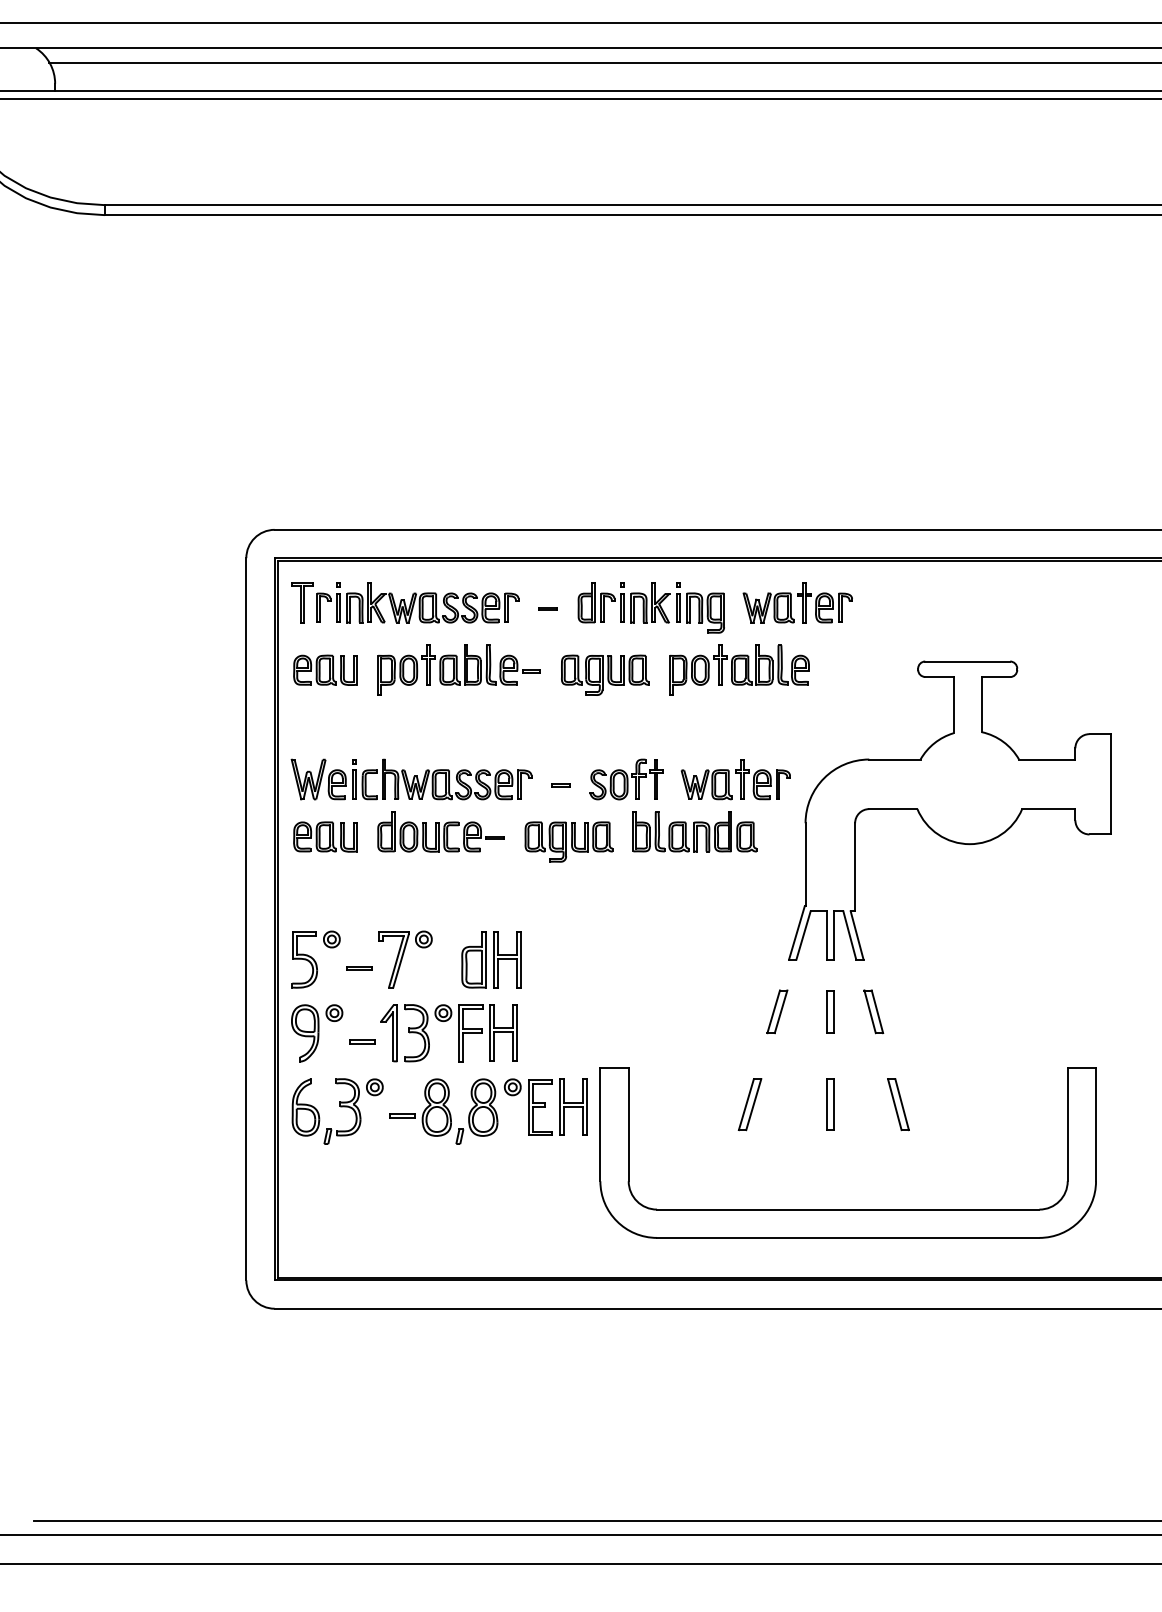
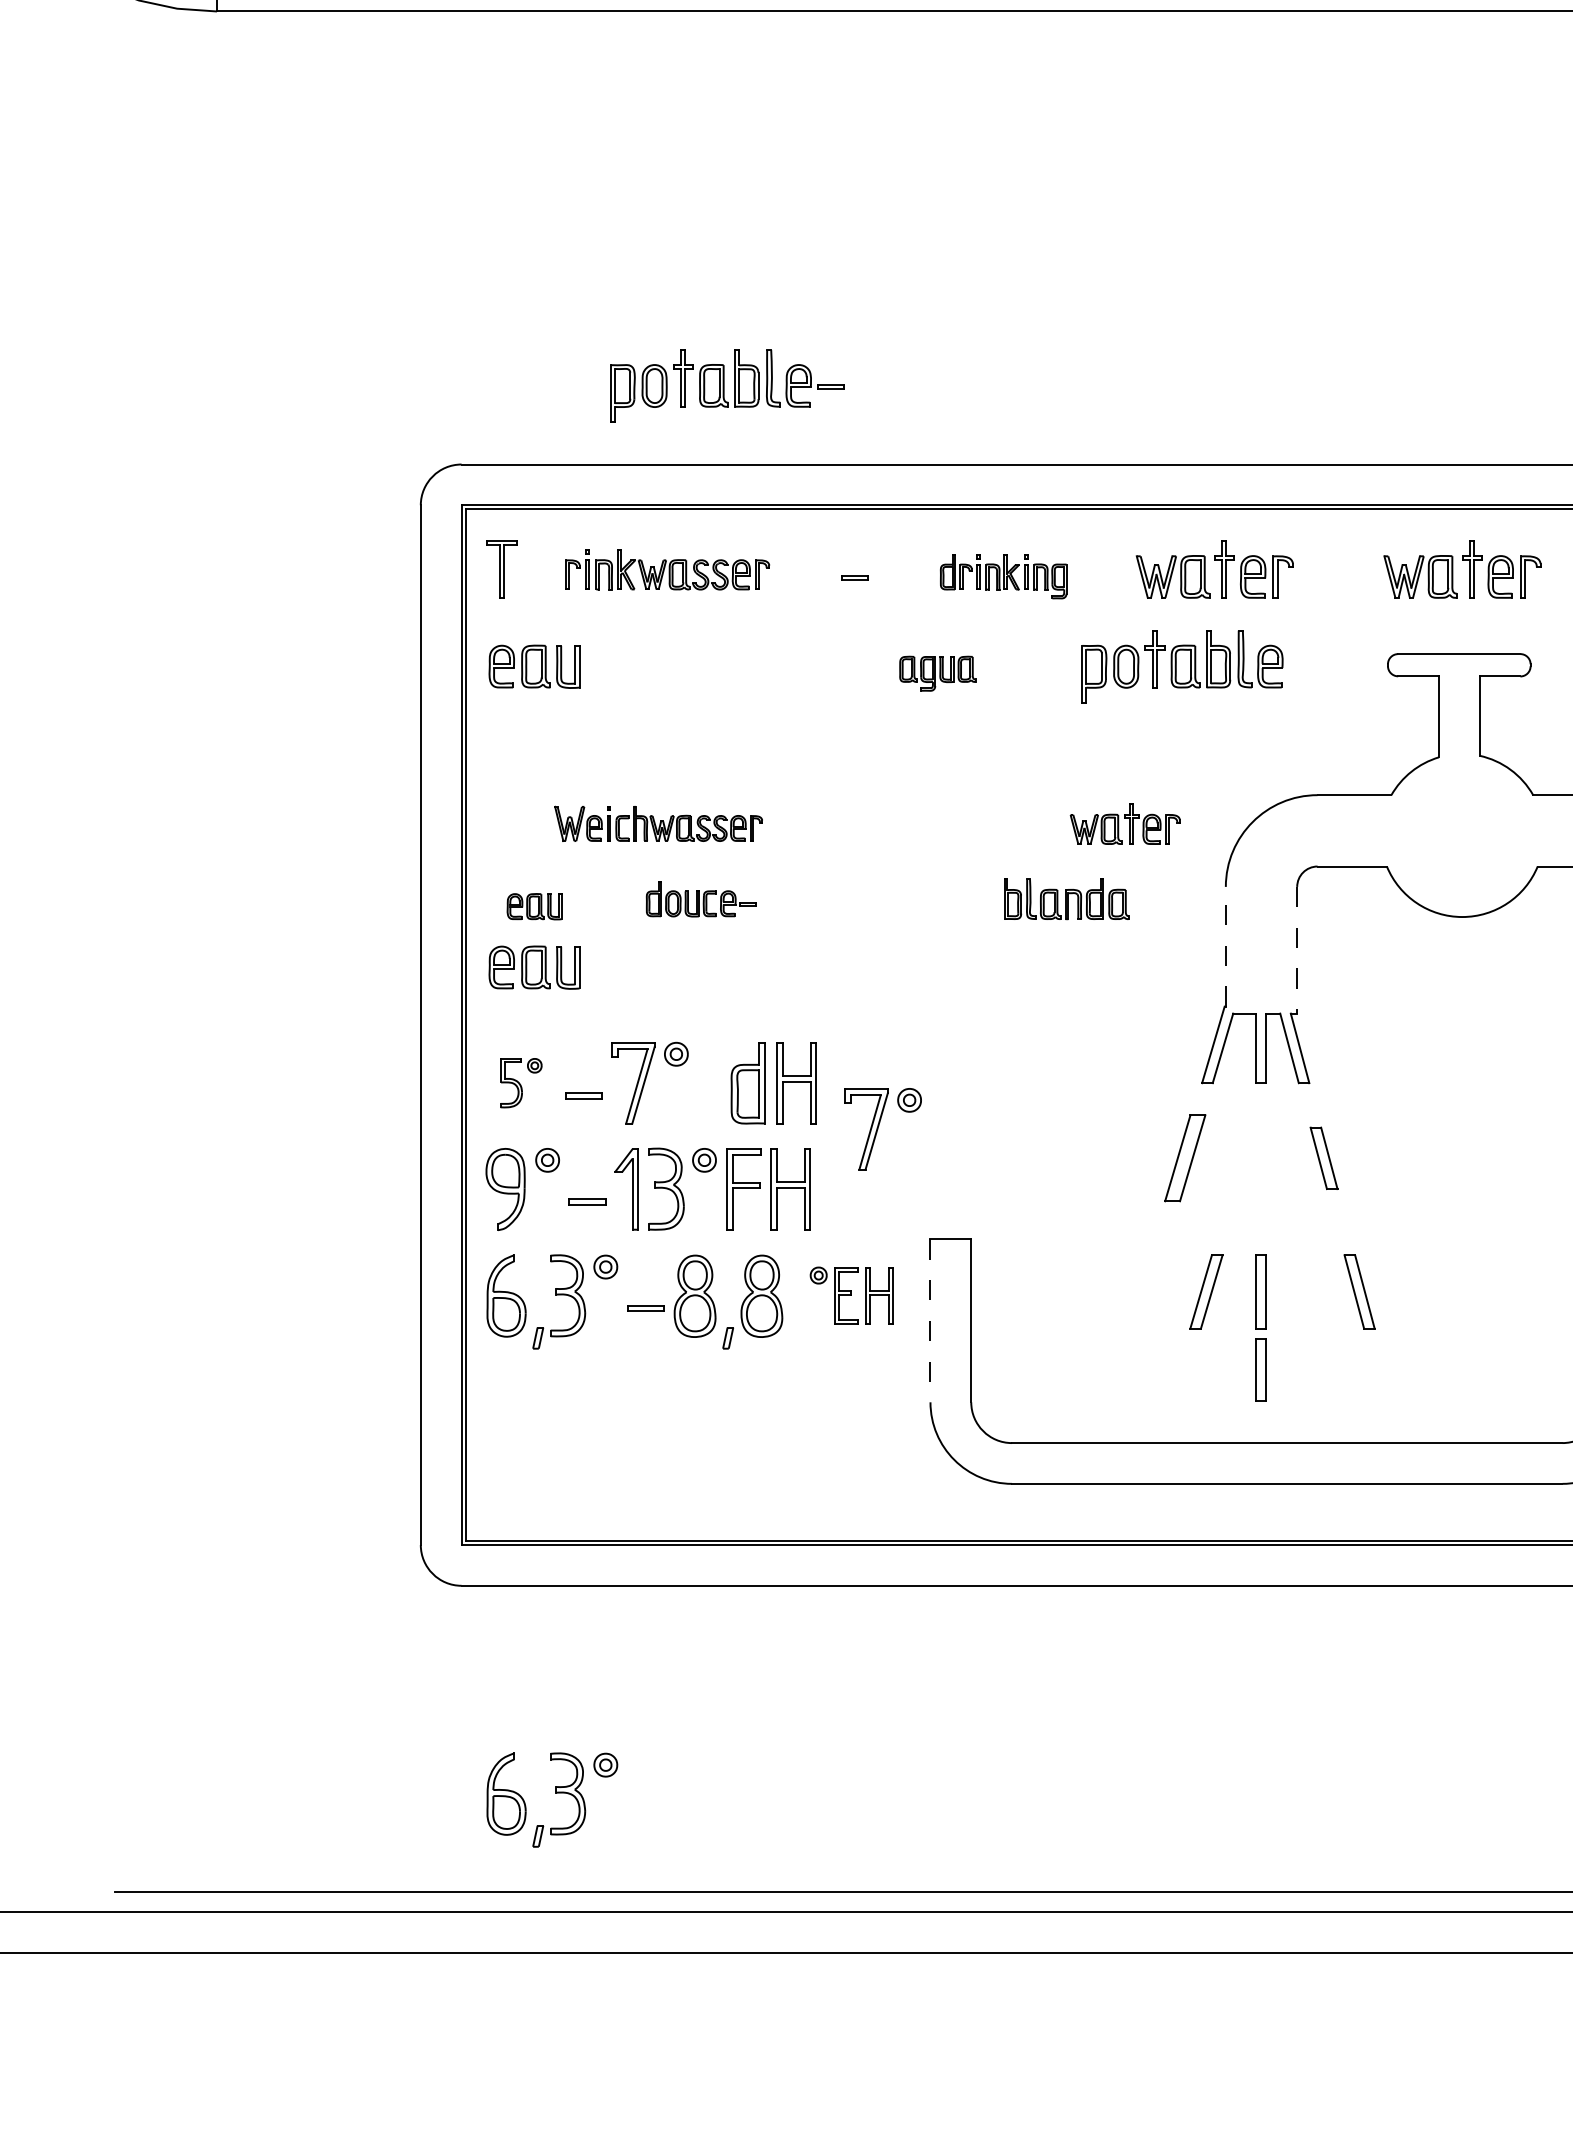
part: (417, 602) -> (667, 569), size x0.7
part: (969, 602) -> (1461, 569), added
part: (650, 607) -> (1002, 576), size x0.6
part: (458, 669) -> (726, 384), moved
part: (739, 669) -> (1182, 665), moved
part: (605, 674) -> (937, 672), size x0.6
part: (411, 779) -> (658, 823), size x0.6
part: (626, 779) -> (968, 823), removed
part: (735, 779) -> (1124, 823), size x0.7
line: (560, 784) -> (873, 831), removed
part: (440, 831) -> (700, 898), size x0.6
part: (694, 831) -> (1065, 898), size x0.7
part: (325, 836) -> (534, 905), size x0.6
part: (568, 841) -> (884, 913), removed
line: (805, 864) -> (1225, 946), solid -> dashed
line: (855, 867) -> (1297, 950), solid -> dashed
part: (325, 878) -> (534, 966), added
part: (315, 959) -> (520, 1083), size x0.6
part: (567, 991) -> (883, 1129), added
part: (777, 1011) -> (1185, 1157), size x1.4
part: (830, 1011) -> (1261, 1369), moved
part: (749, 1104) -> (1205, 1291), moved
part: (545, 1106) -> (851, 1294), size x0.7
line: (600, 1124) -> (930, 1320), solid -> dashed
part: (337, 1457) -> (552, 1799), added

